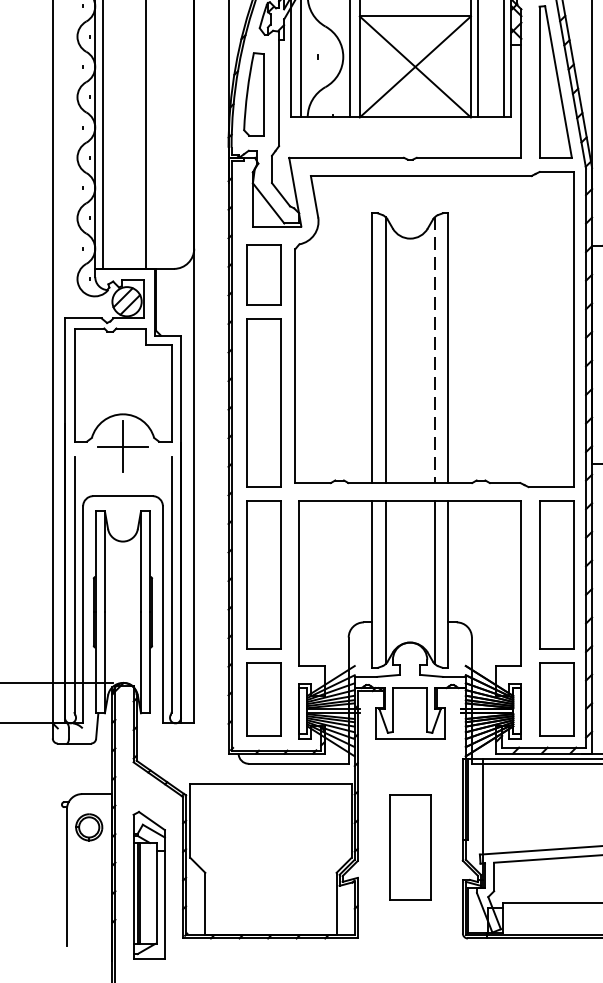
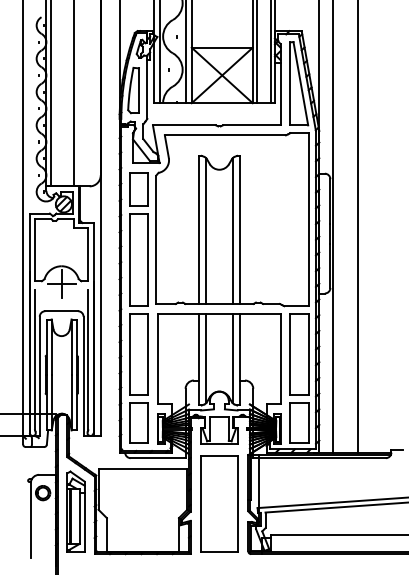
line: (434, 351) -> (232, 231), dashed -> solid
part: (410, 846) -> (219, 503), size x1.67
part: (148, 884) -> (75, 511), moved

